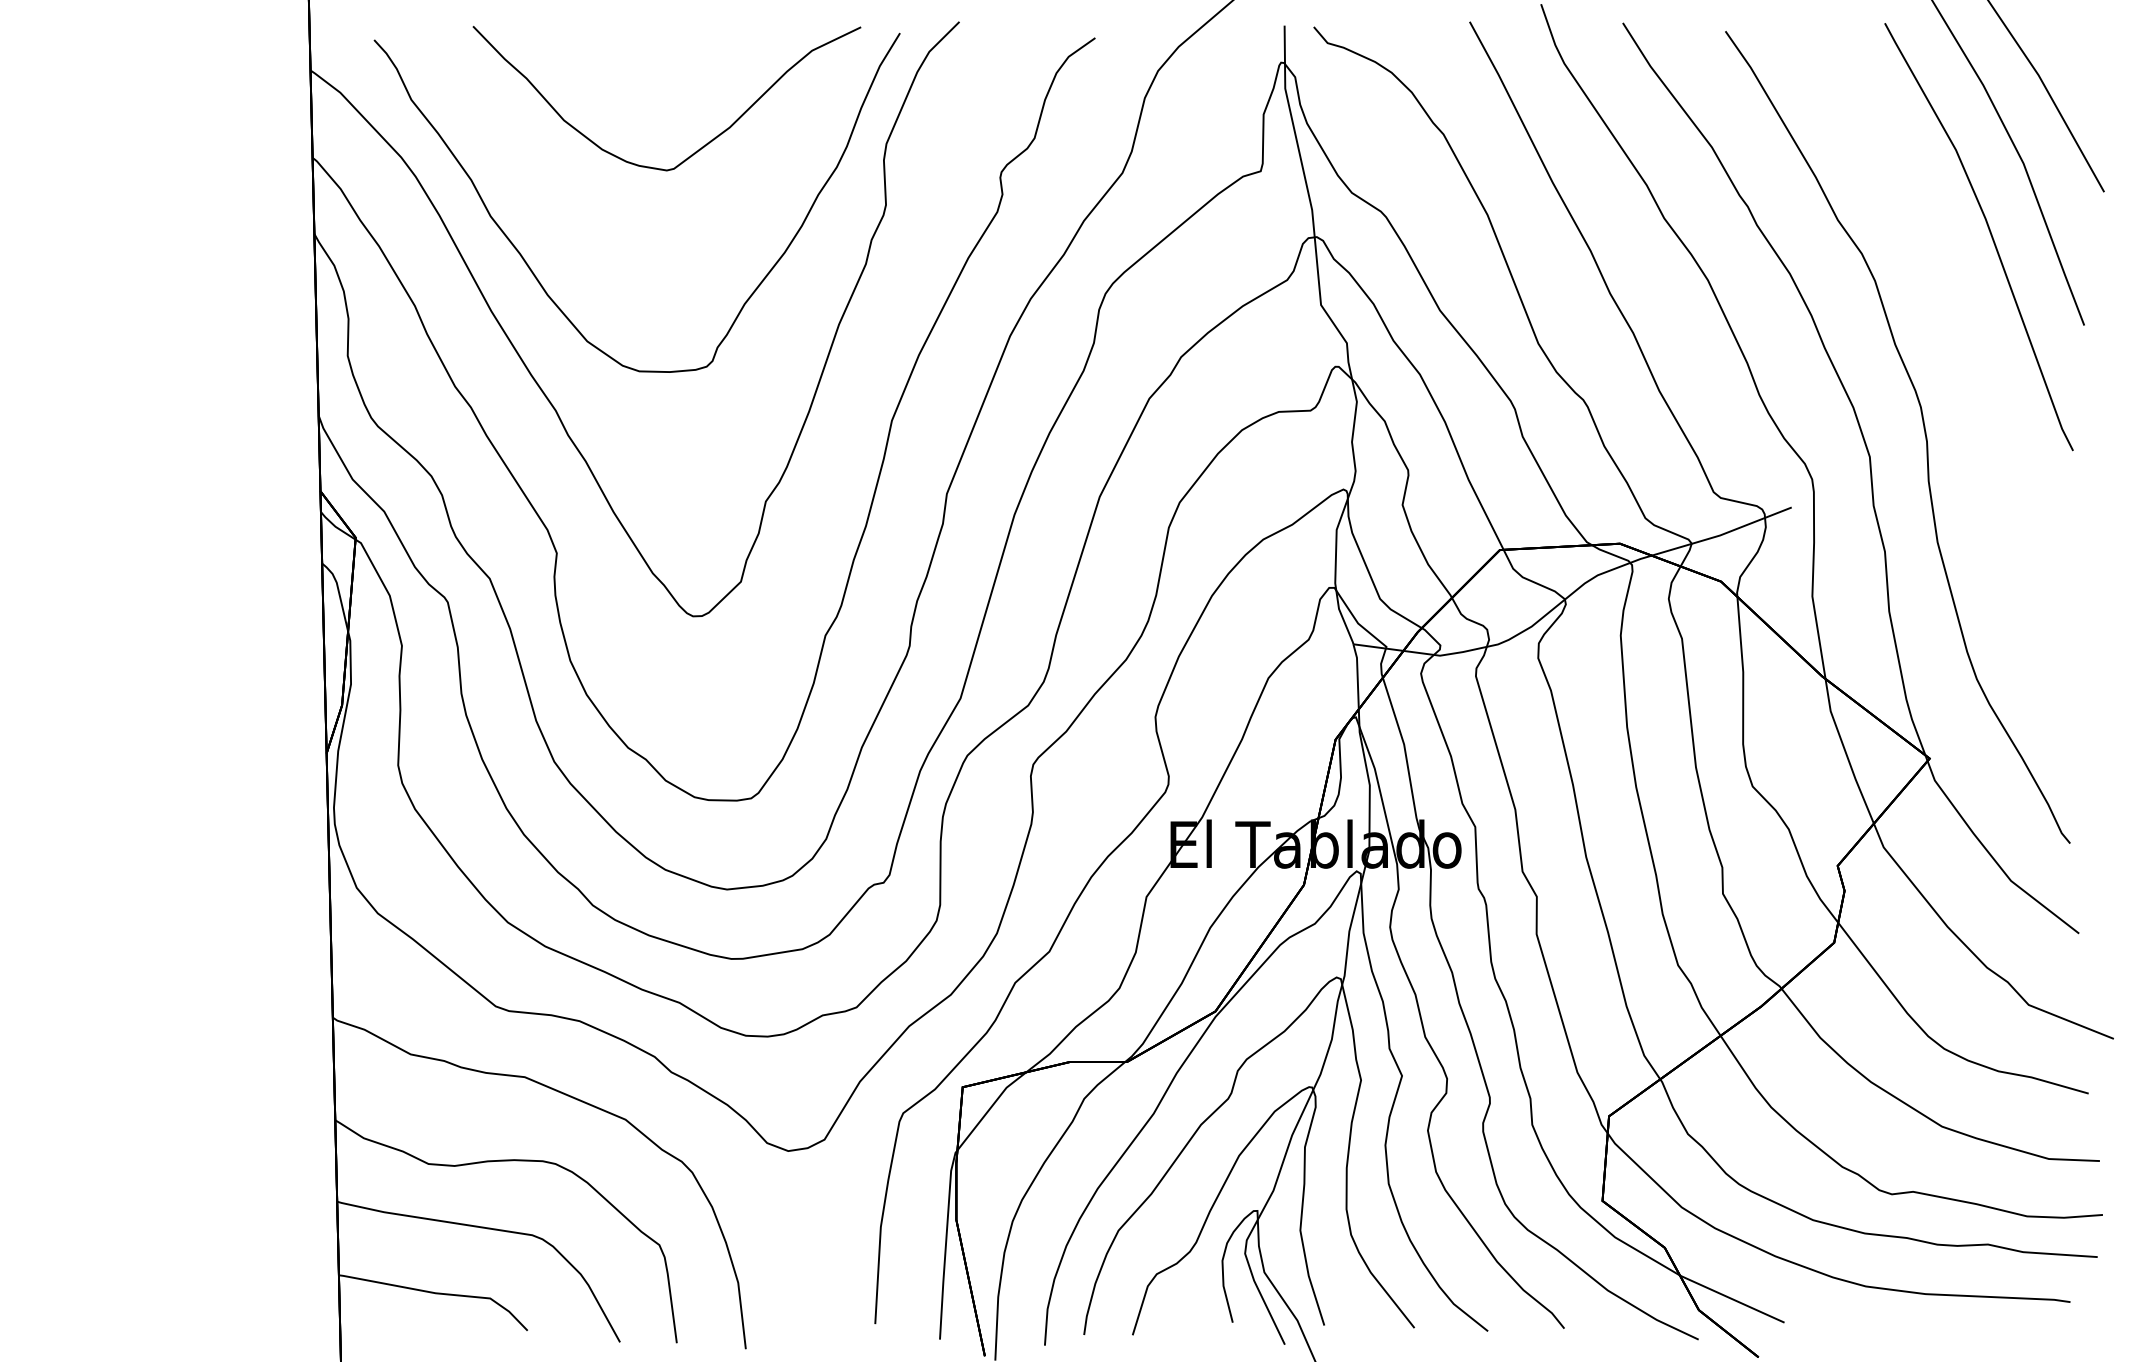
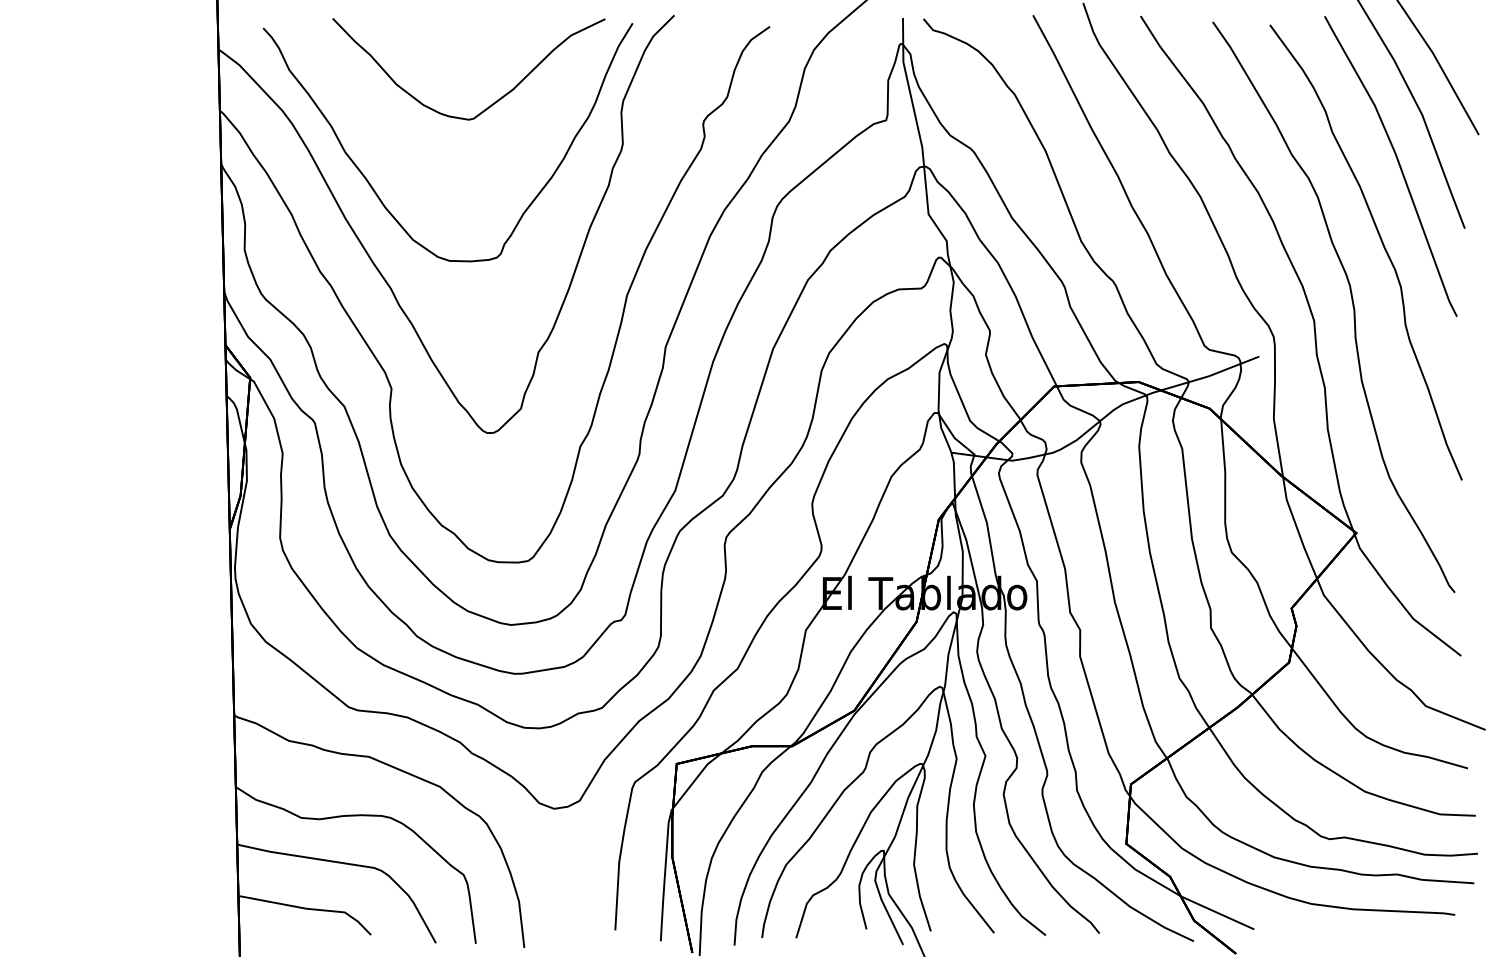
curve: (1967, 349) -> (1382, 245), added

